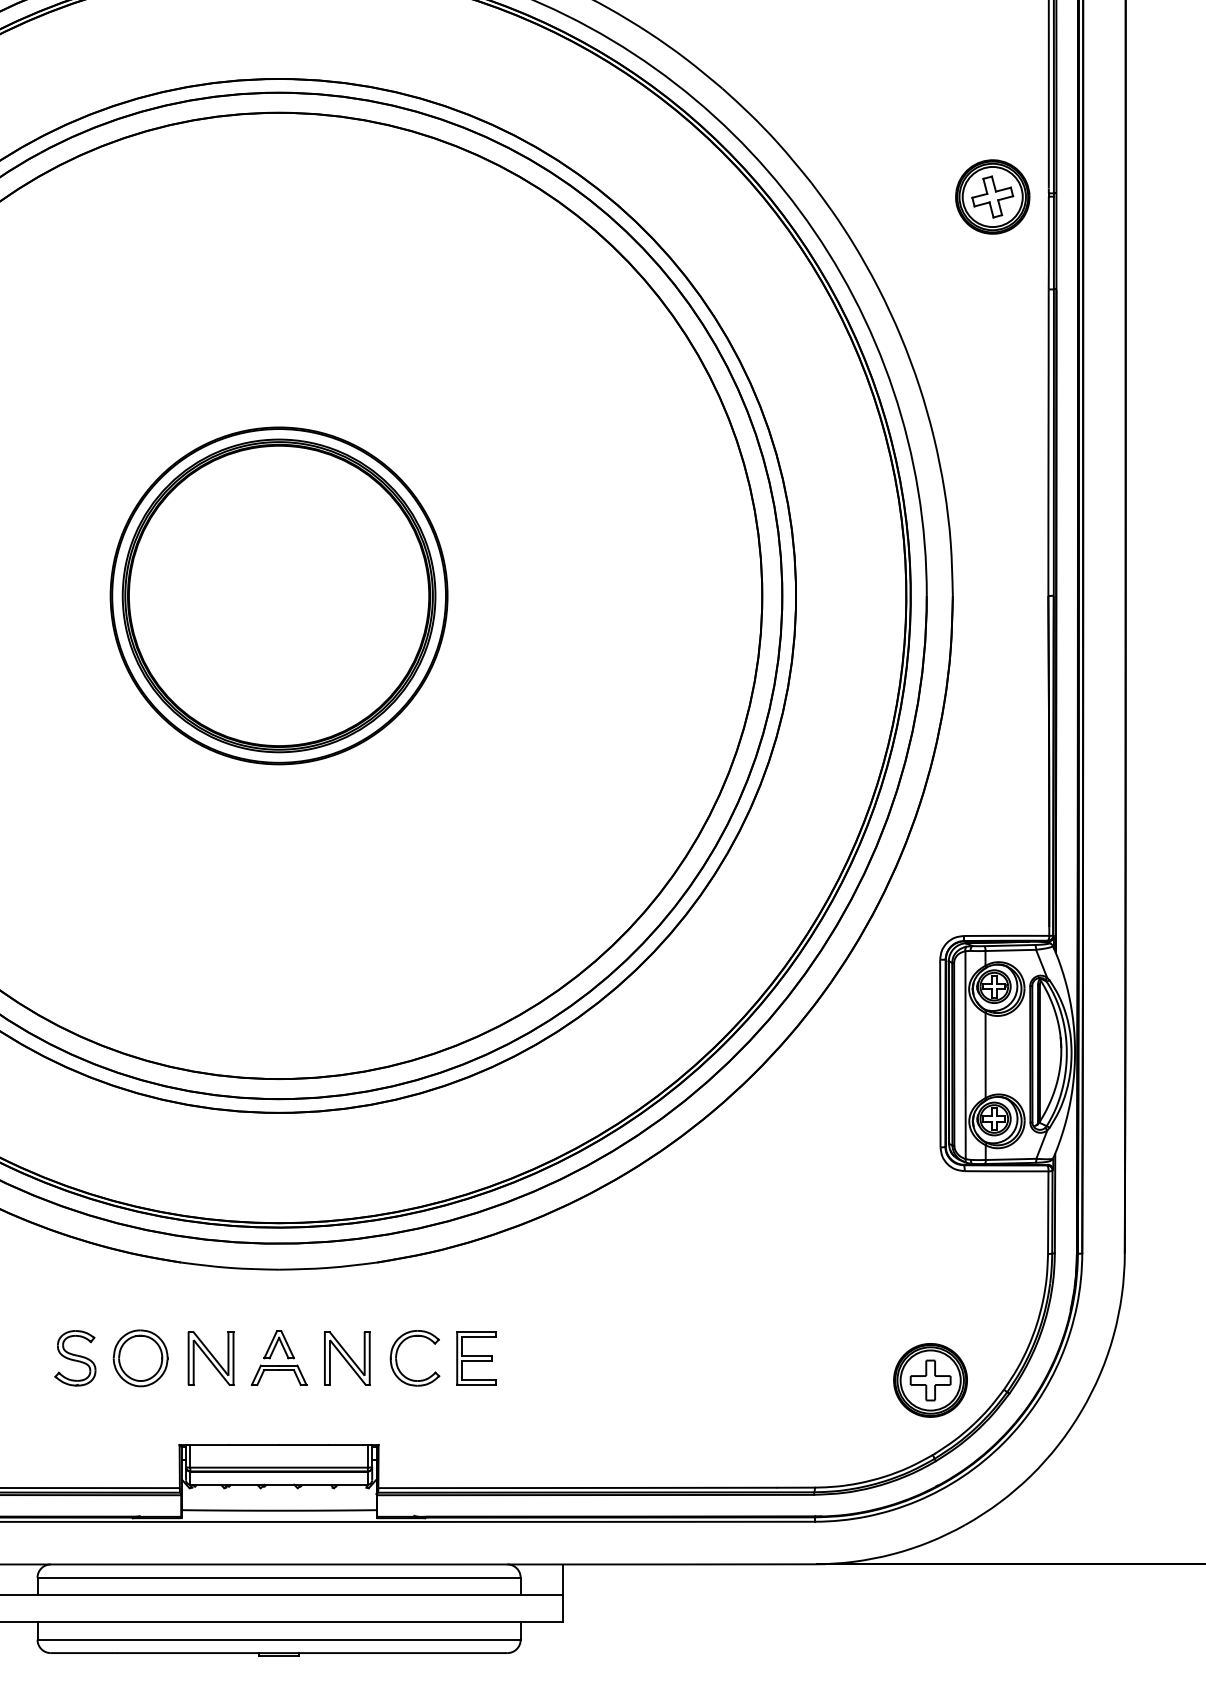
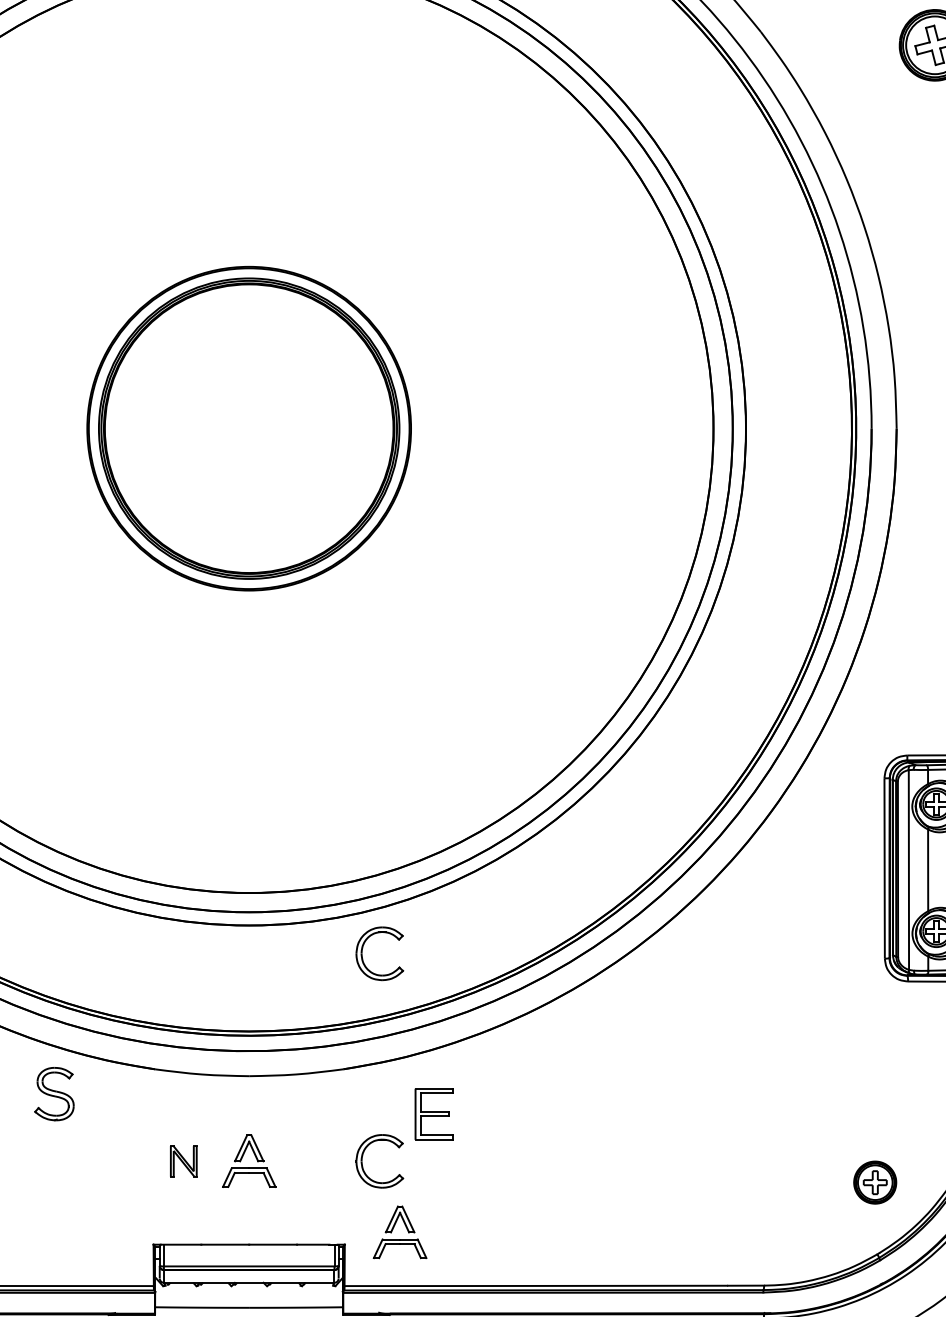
part: (397, 1144) -> (362, 955), added
part: (75, 1358) -> (54, 1094), moved
part: (140, 1358) -> (115, 1161), removed
part: (210, 1358) -> (183, 1161), size x0.6
part: (347, 1358) -> (314, 1161), removed
part: (476, 1358) -> (434, 1114), moved
part: (930, 1380) -> (875, 1182), size x0.6
part: (429, 1428) -> (393, 1228), added

